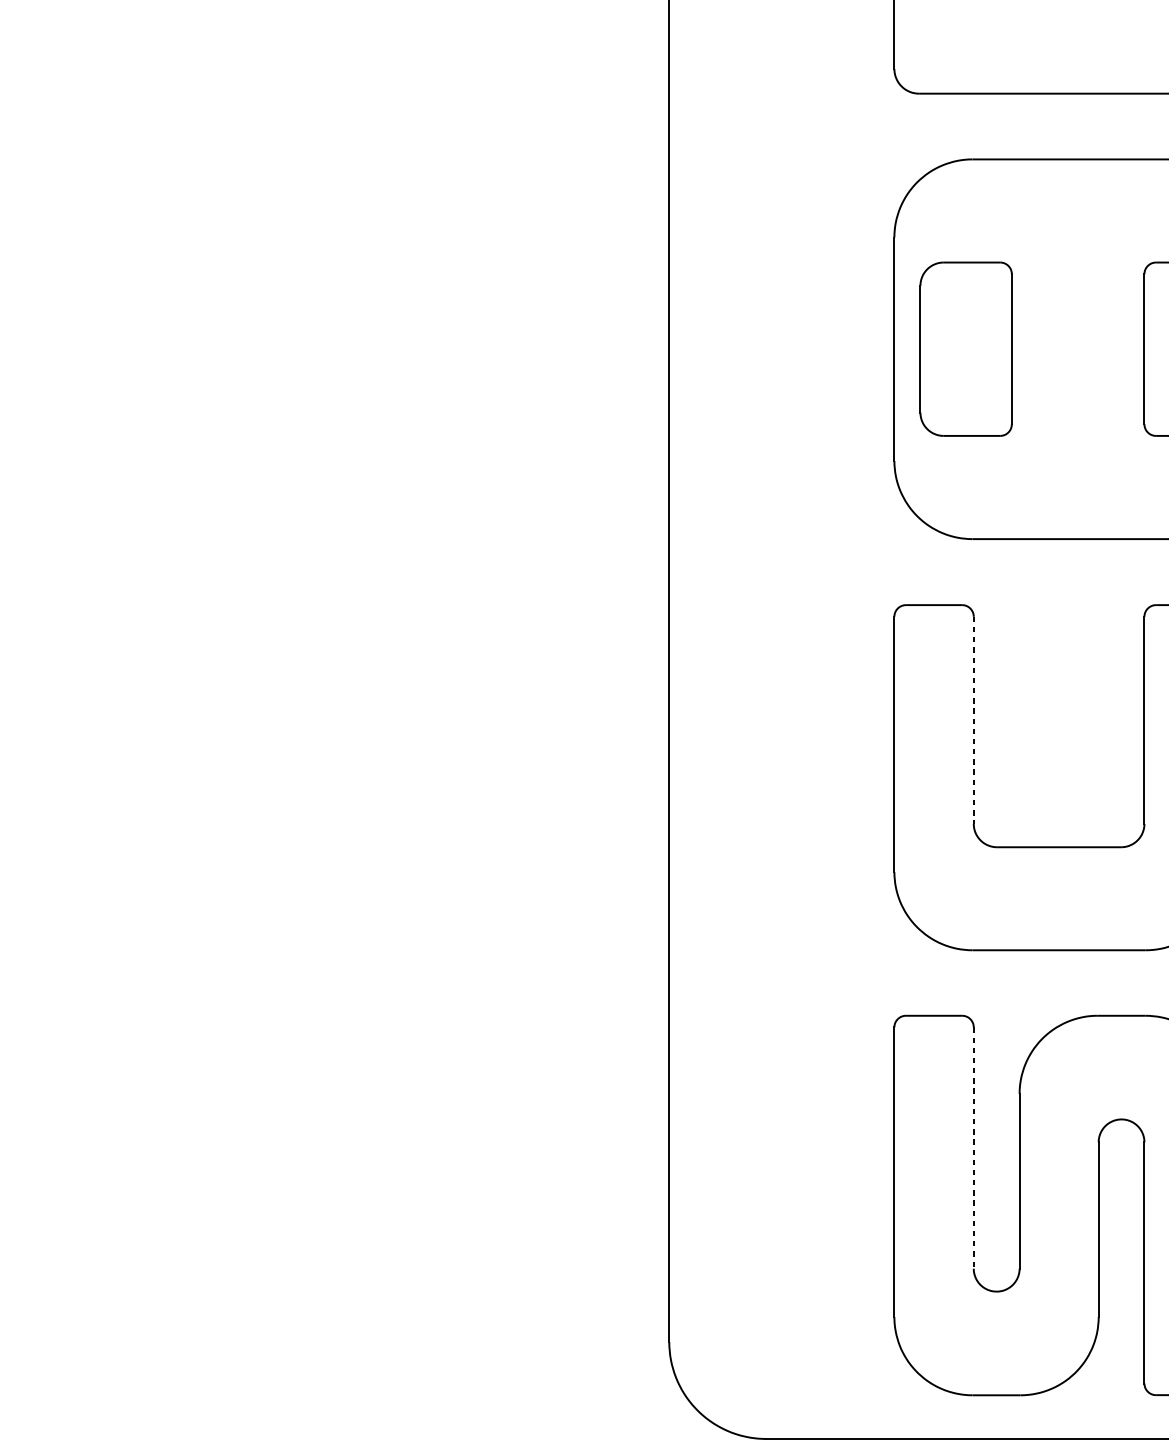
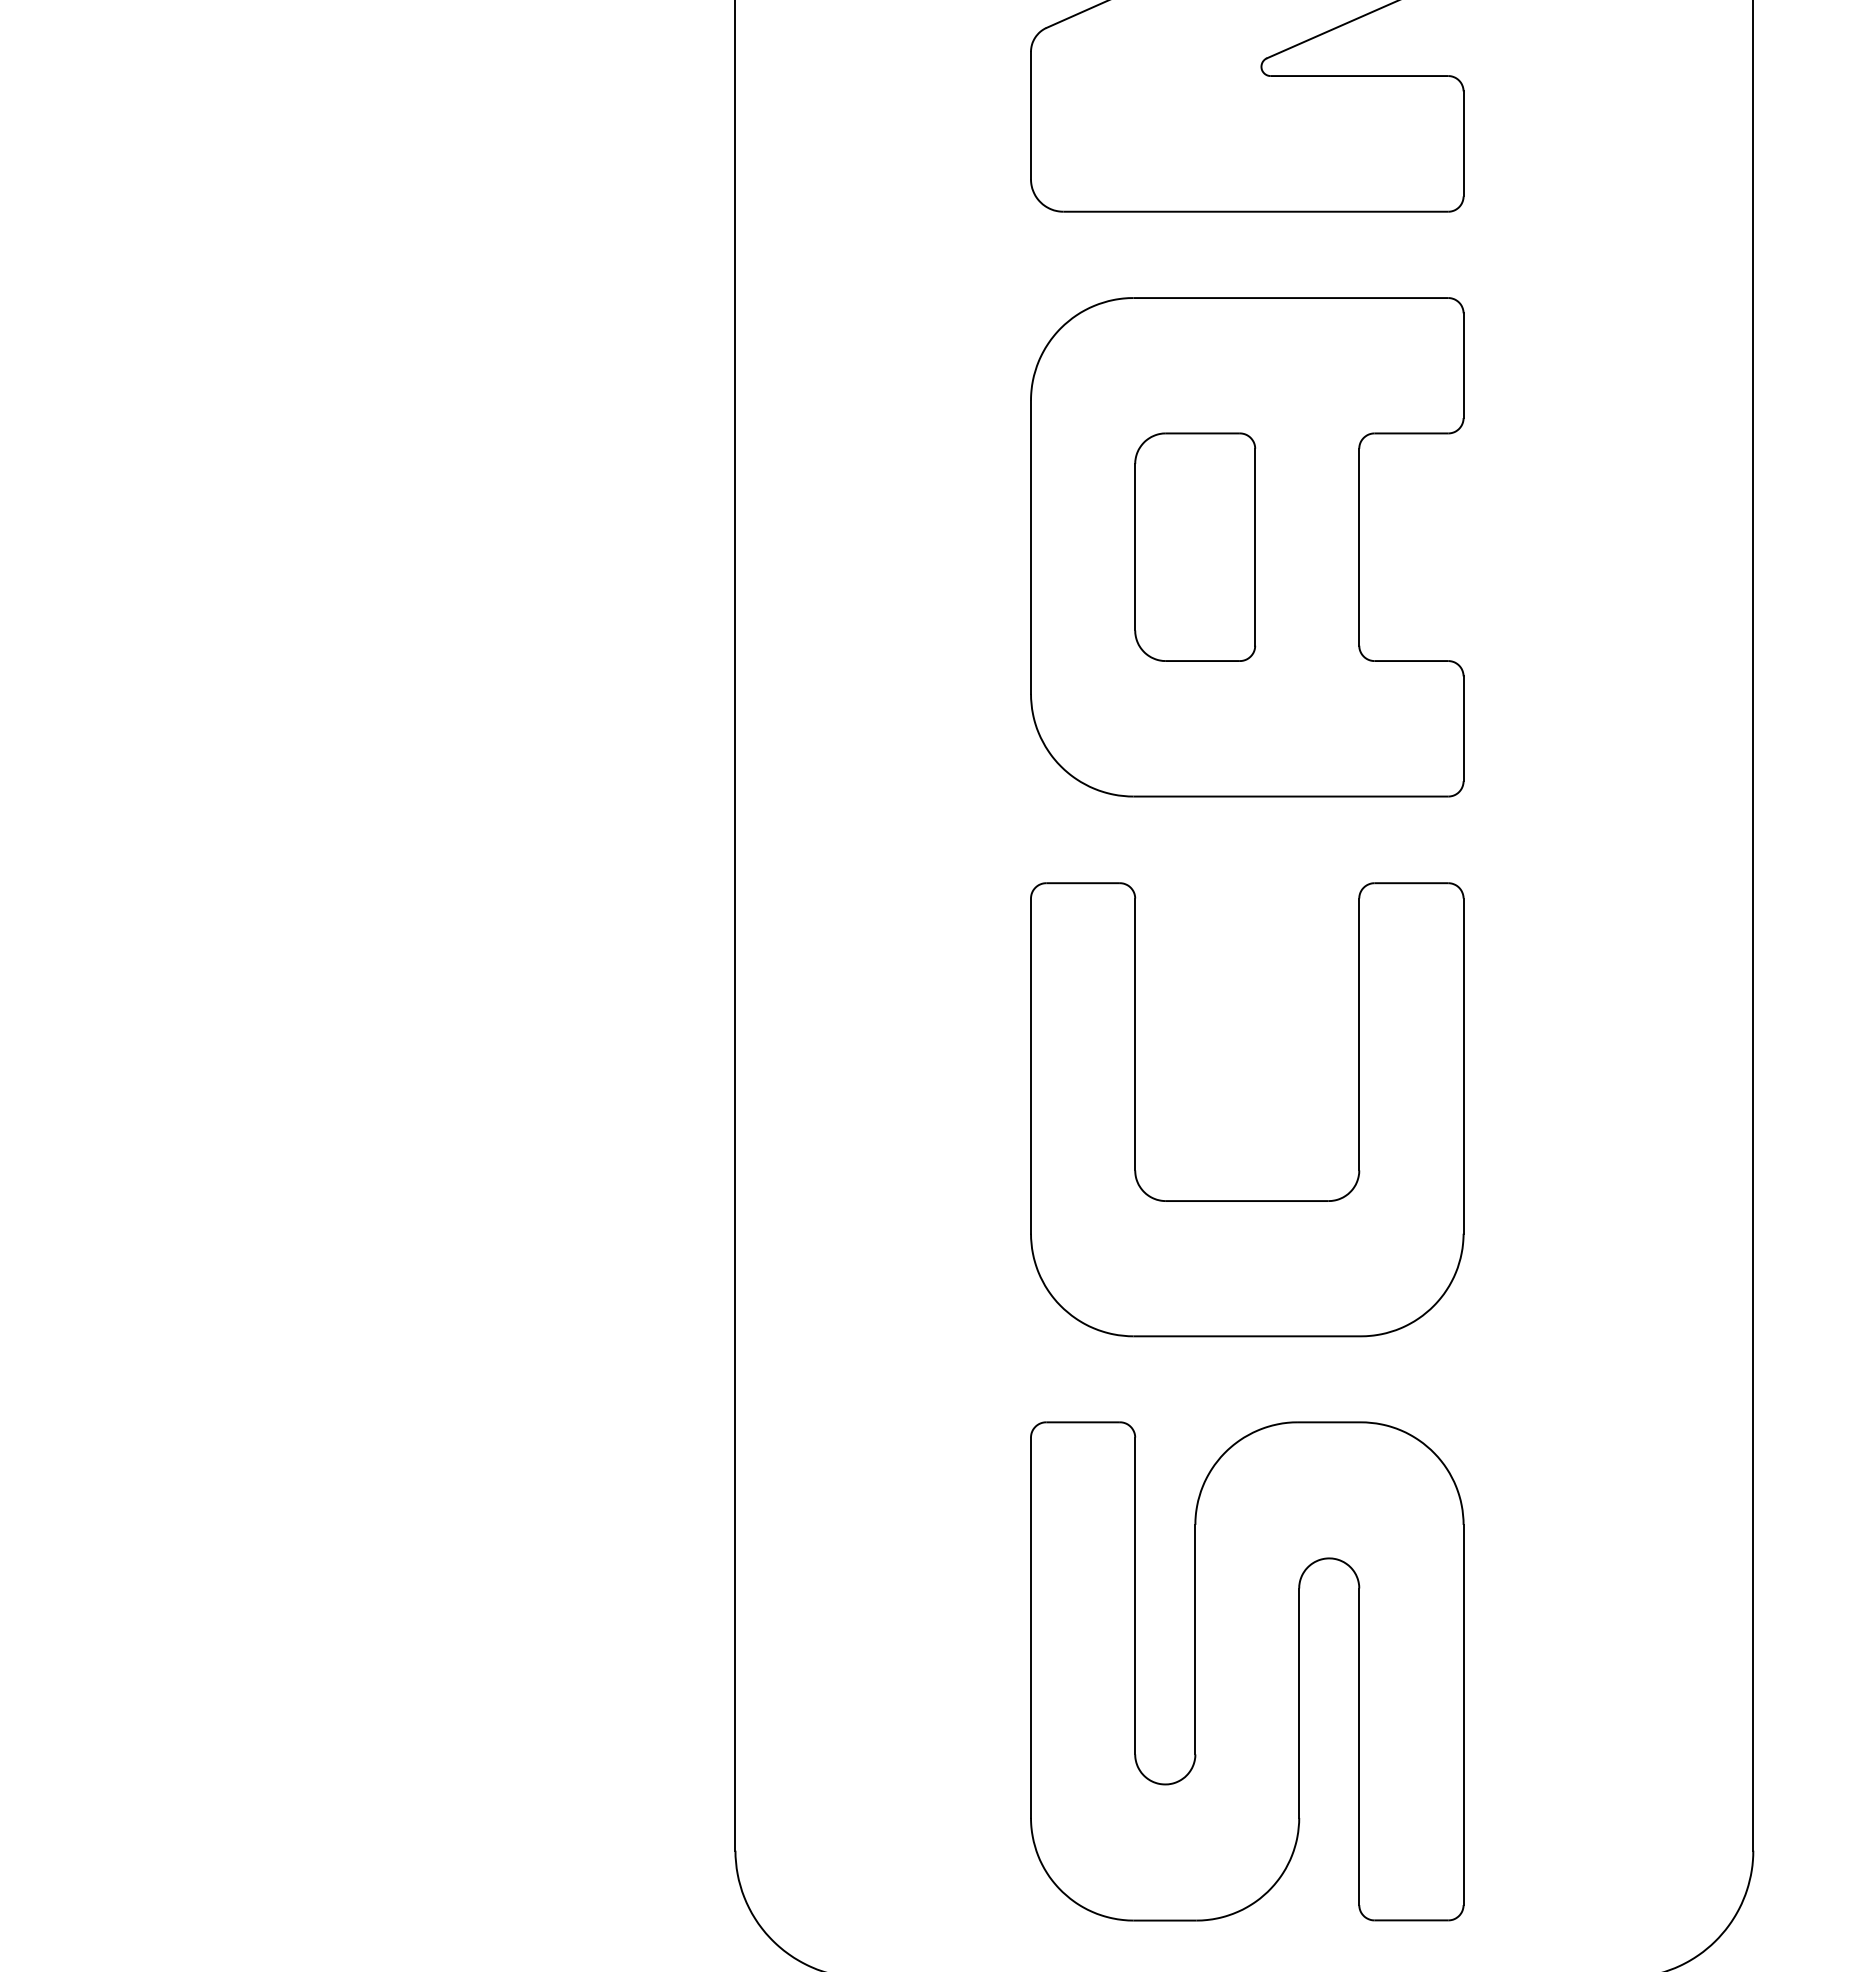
part: (966, 348) -> (1195, 546), moved
line: (973, 720) -> (1135, 1034), dashed -> solid
line: (973, 1148) -> (1135, 1596), dashed -> solid

